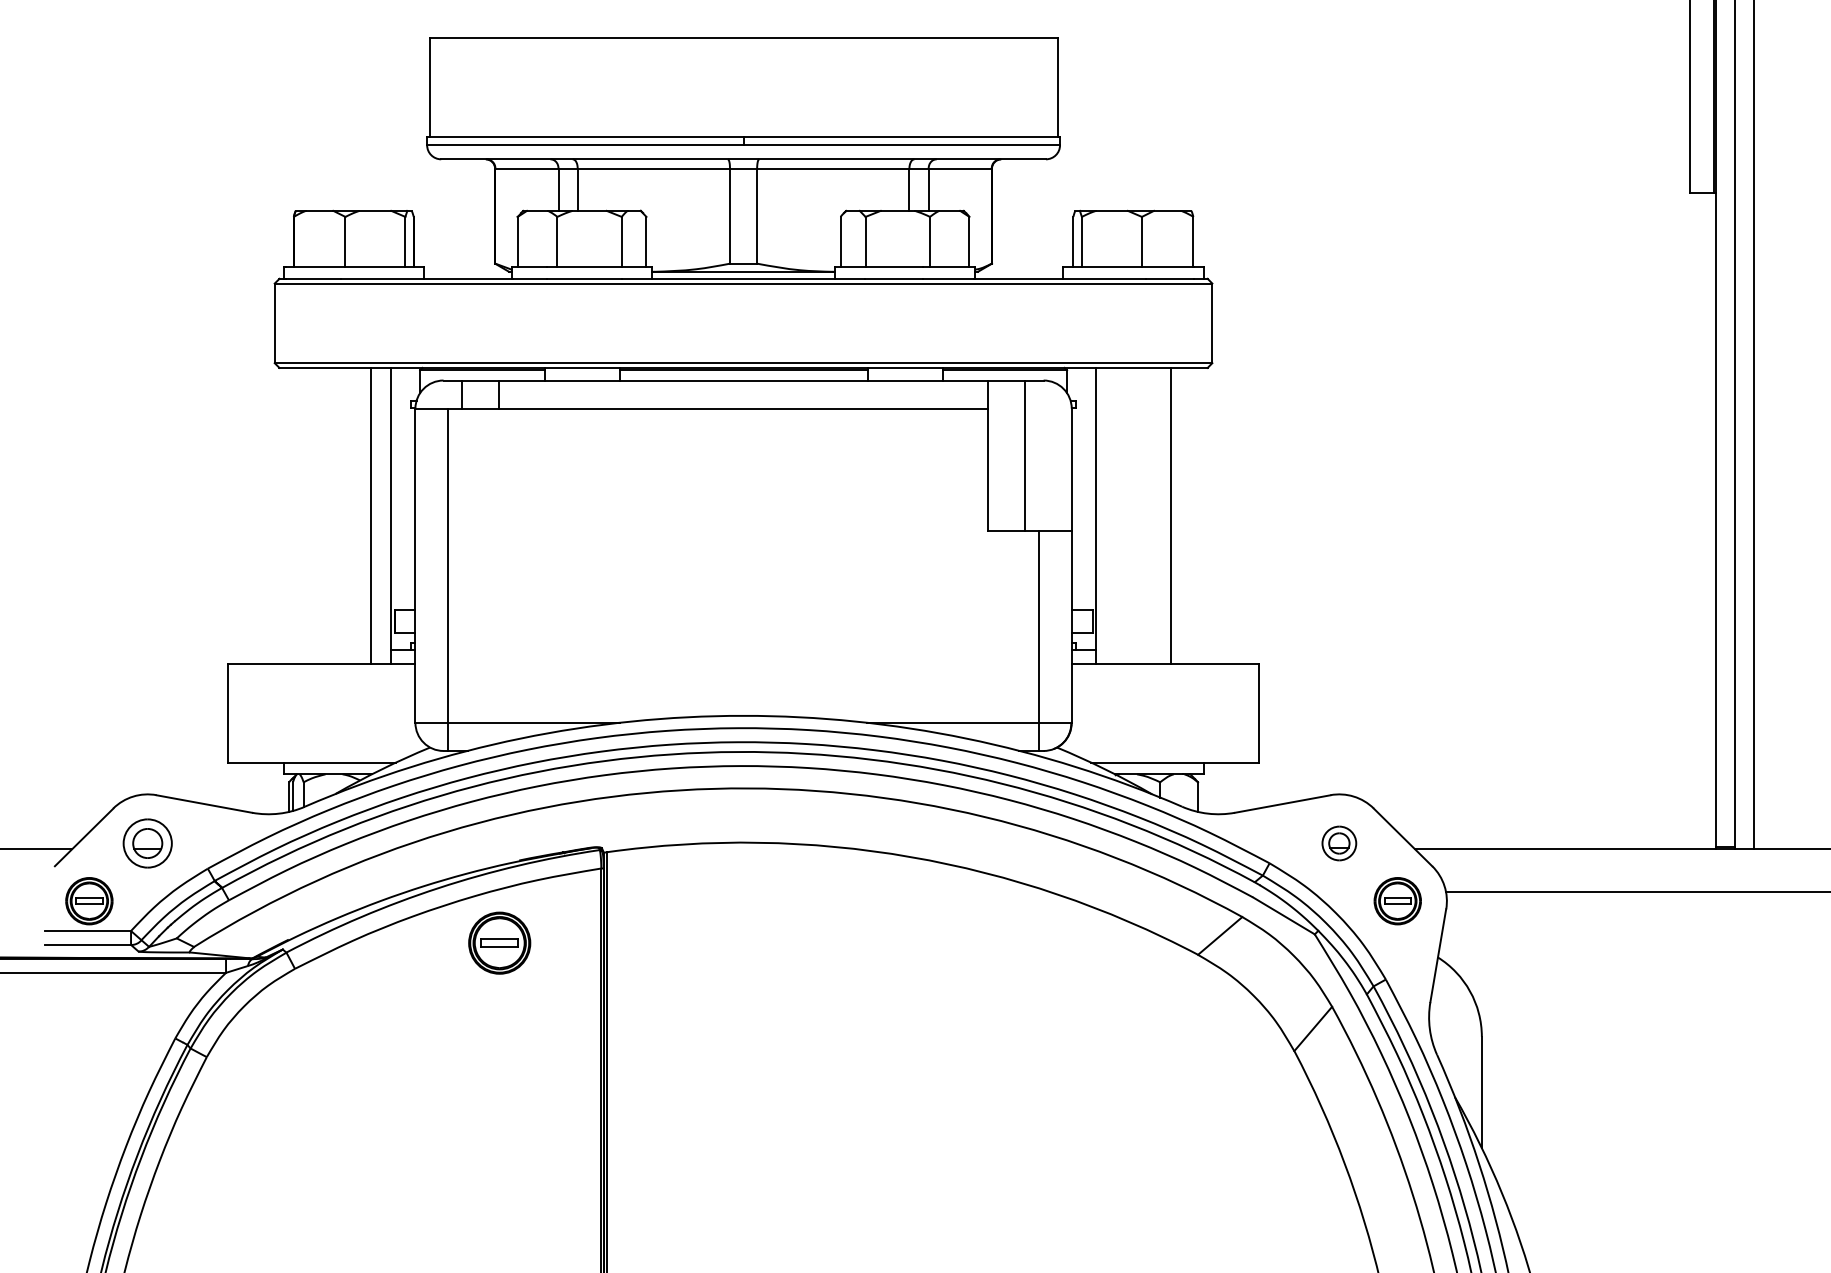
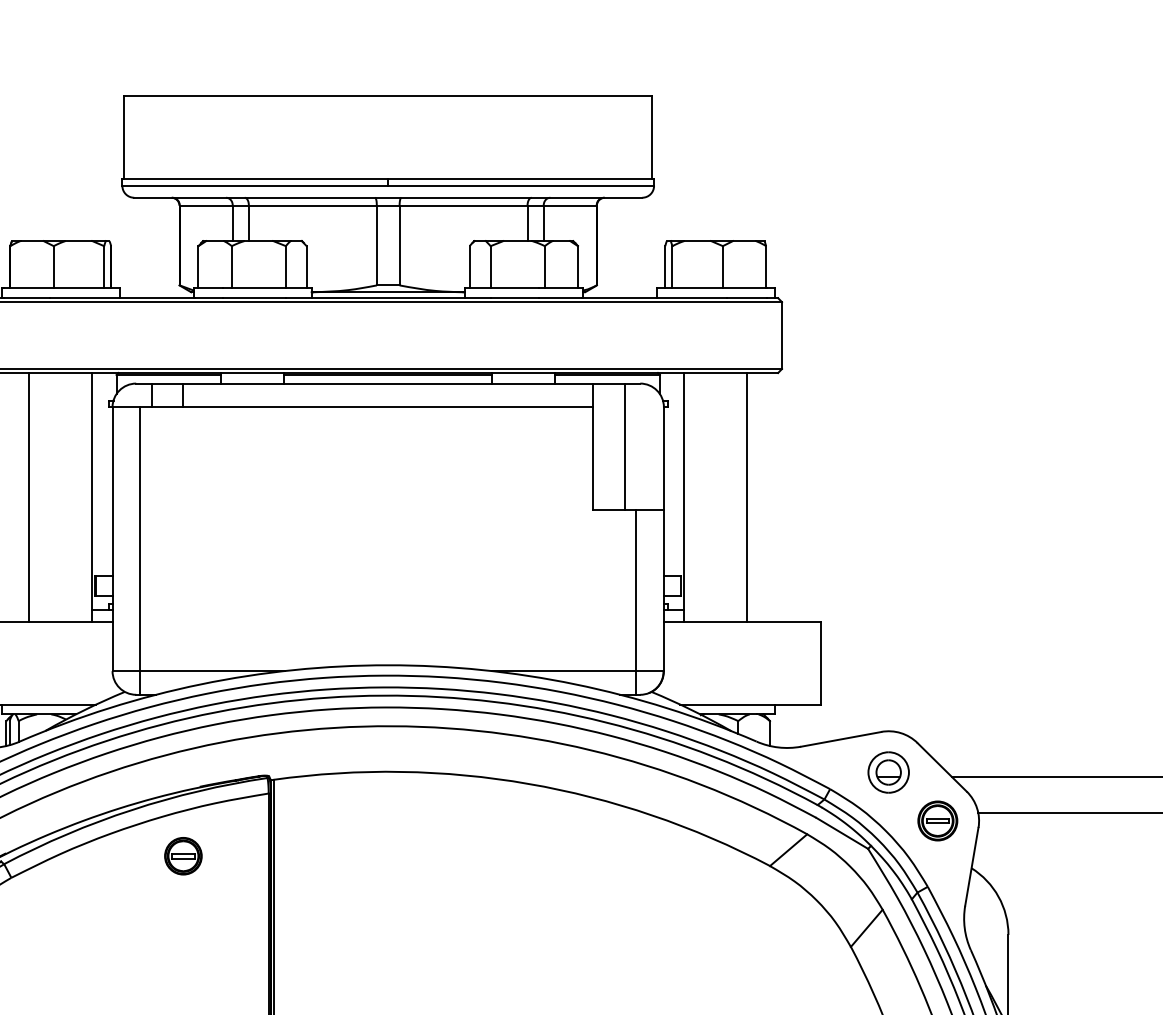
line: (371, 515) -> (29, 496), moved
part: (1339, 843) -> (888, 772), size x1.43
part: (499, 942) -> (183, 855), size x0.71

